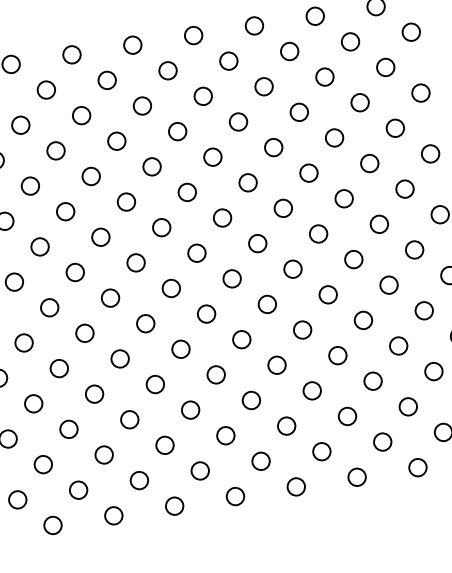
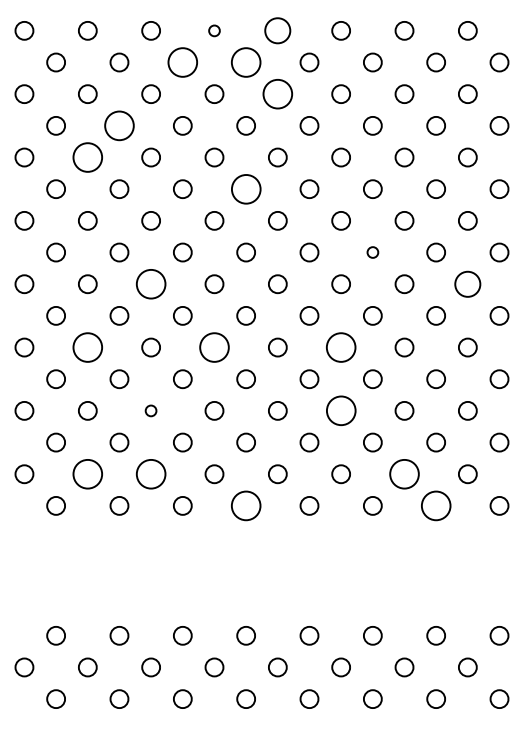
circle: (193, 35) -> (277, 30), size x1.4
circle: (132, 44) -> (214, 30), size x0.6
circle: (168, 70) -> (246, 62), size x1.6
circle: (106, 80) -> (182, 62), size x1.6
circle: (203, 96) -> (277, 94), size x1.6
circle: (56, 150) -> (119, 125), size x1.6
circle: (30, 186) -> (87, 157), size x1.6
circle: (186, 191) -> (245, 188), size x1.6
circle: (318, 234) -> (372, 252), size x0.6
circle: (414, 249) -> (467, 283), size x1.4
circle: (110, 298) -> (151, 284), size x1.6
circle: (302, 329) -> (341, 347), size x1.6
circle: (180, 349) -> (214, 347), size x1.6
circle: (59, 368) -> (87, 347), size x1.6
circle: (311, 390) -> (340, 410), size x1.6
circle: (129, 419) -> (150, 410), size x0.6
circle: (382, 442) -> (404, 474), size x1.6
circle: (418, 467) -> (436, 505), size x1.6
circle: (139, 480) -> (151, 474), size x1.6
circle: (78, 490) -> (87, 474), size x1.6
circle: (235, 496) -> (246, 505), size x1.6

